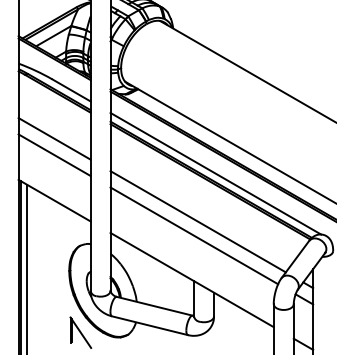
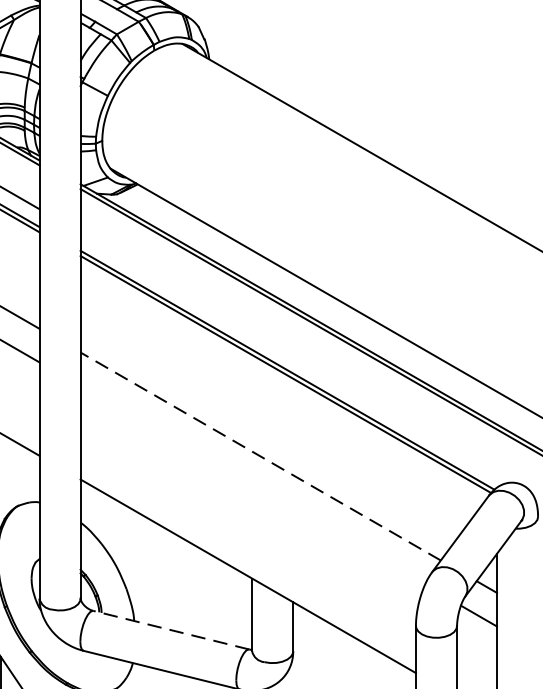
line: (215, 173) -> (296, 357), removed
line: (197, 221) -> (259, 455), solid -> dashed
line: (194, 235) -> (253, 484), removed
line: (154, 306) -> (170, 630), solid -> dashed

